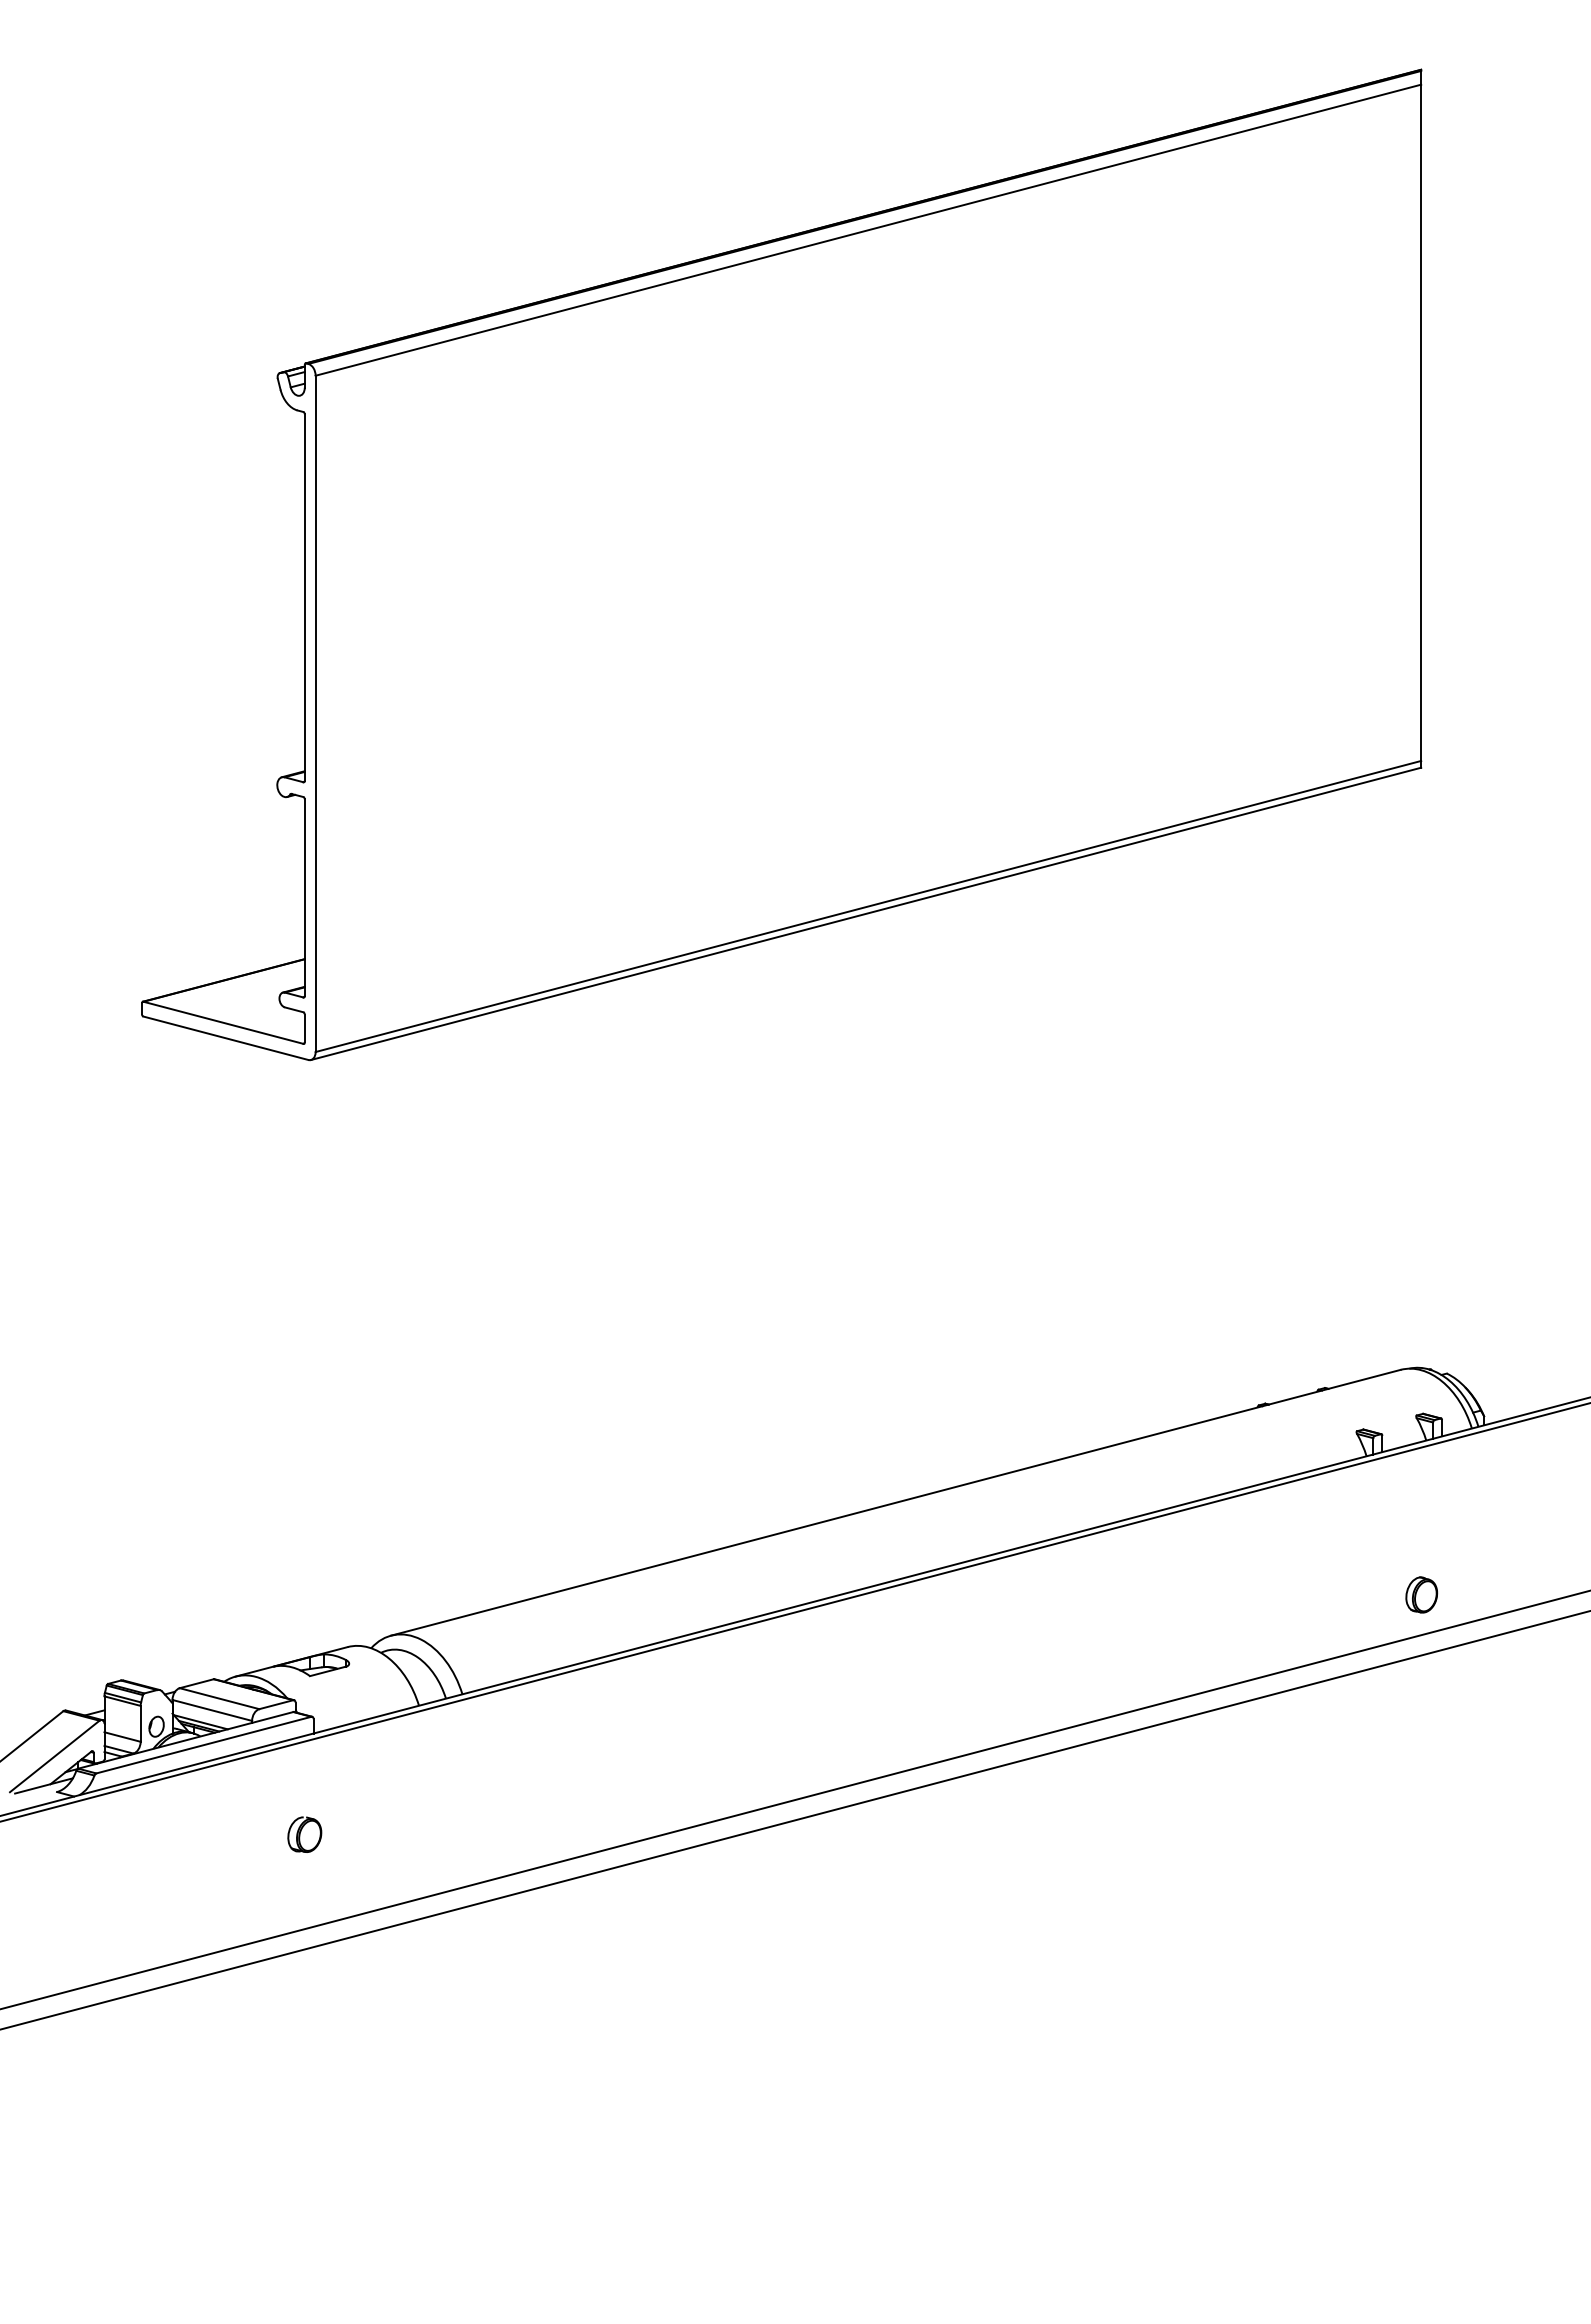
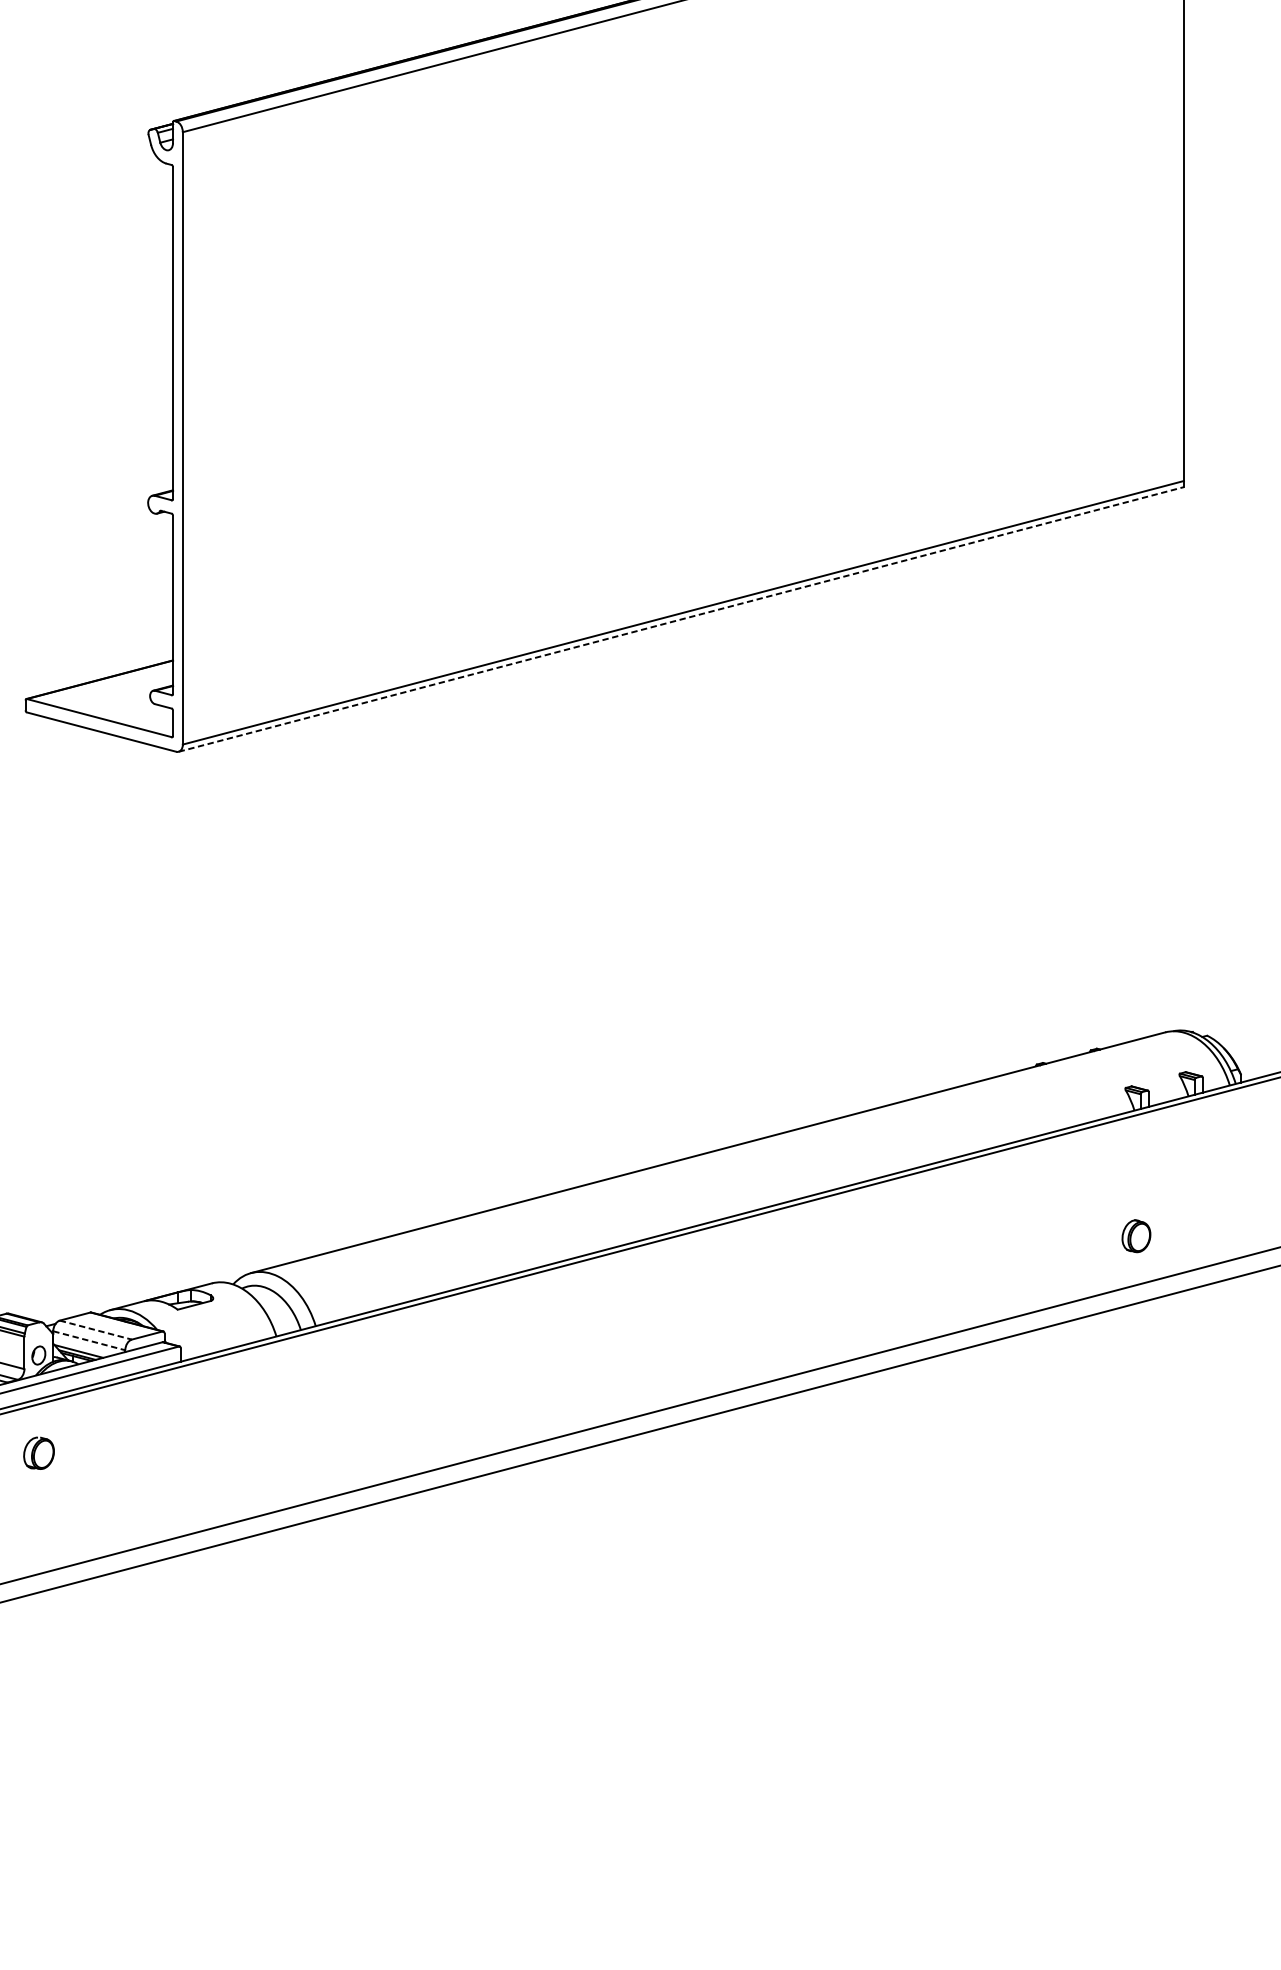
line: (866, 913) -> (681, 619), solid -> dashed
part: (1421, 1594) -> (1136, 1235), moved
line: (220, 1698) -> (96, 1329), solid -> dashed
line: (212, 1710) -> (89, 1340), solid -> dashed
part: (304, 1834) -> (38, 1453), moved

